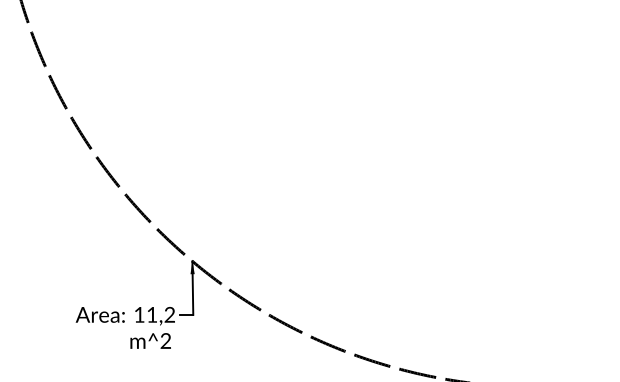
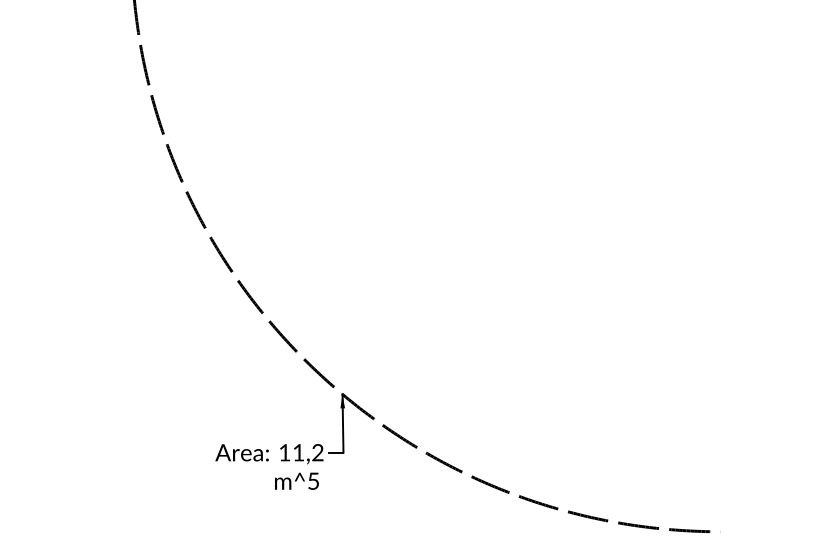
text: (165, 340) -> (313, 480), 2 -> 5

